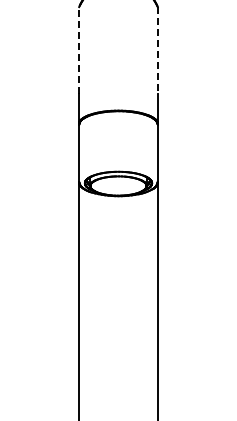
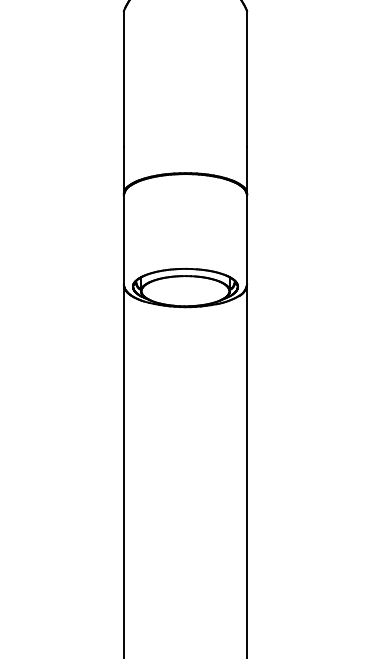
line: (79, 50) -> (124, 78), dashed -> solid
line: (157, 51) -> (246, 80), dashed -> solid

